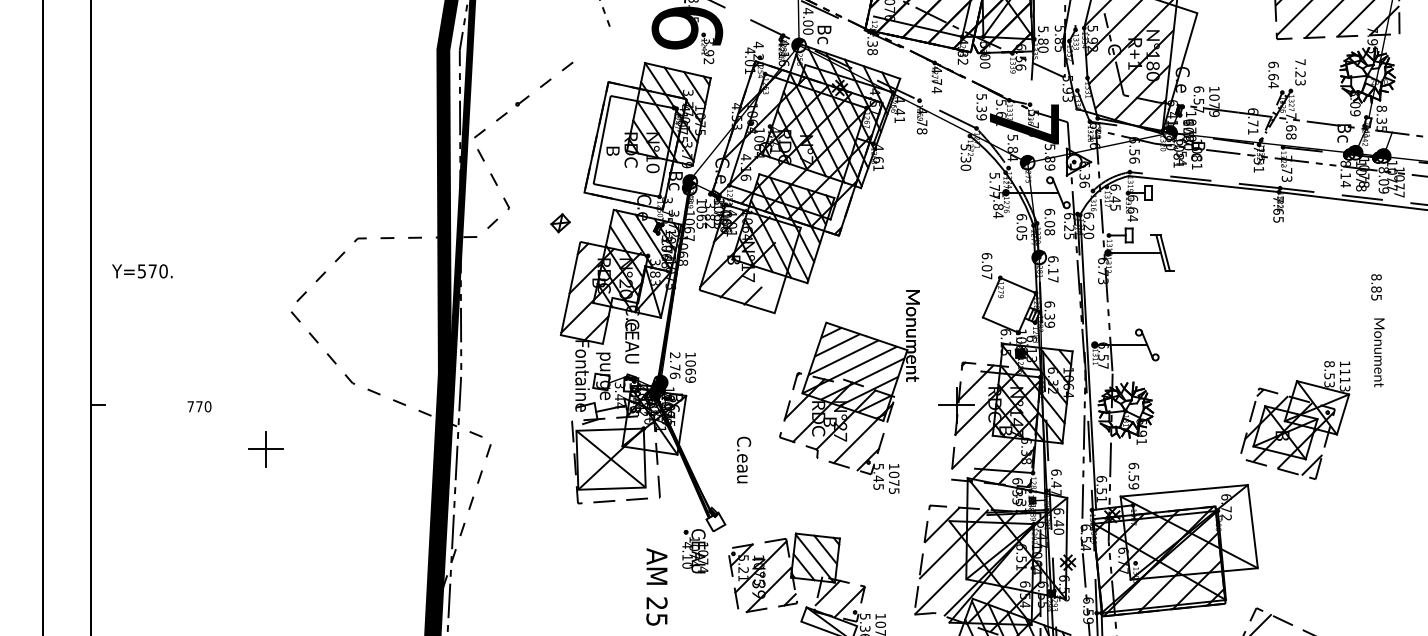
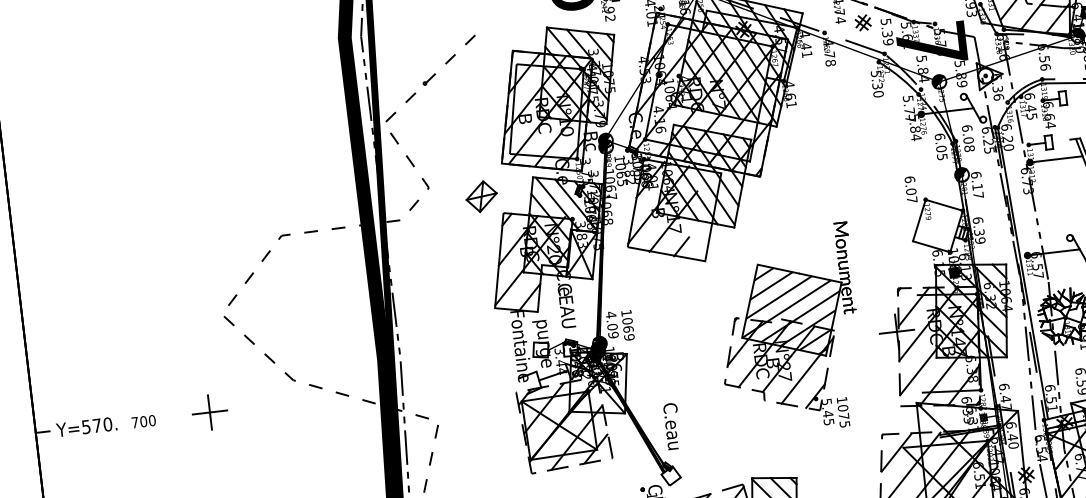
part: (958, 95) -> (862, 23), added
hatch: (638, 143) -> (549, 108), added
part: (560, 223) -> (481, 197), size x1.67
text: (142, 271) -> (86, 427), moved
text: (674, 365) -> (611, 325), 2.76 -> 4.09
text: (199, 406) -> (143, 421), 770 -> 700
part: (265, 449) -> (209, 412), moved
hatch: (615, 458) -> (563, 424), added
text: (744, 459) -> (672, 425), moved

